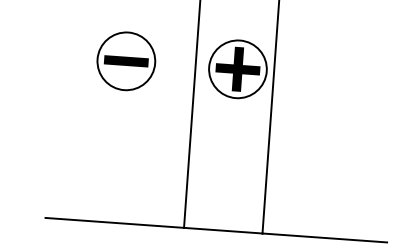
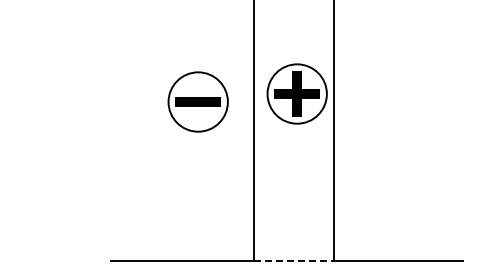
part: (125, 60) -> (197, 101), moved
line: (223, 230) -> (294, 260), solid -> dashed

